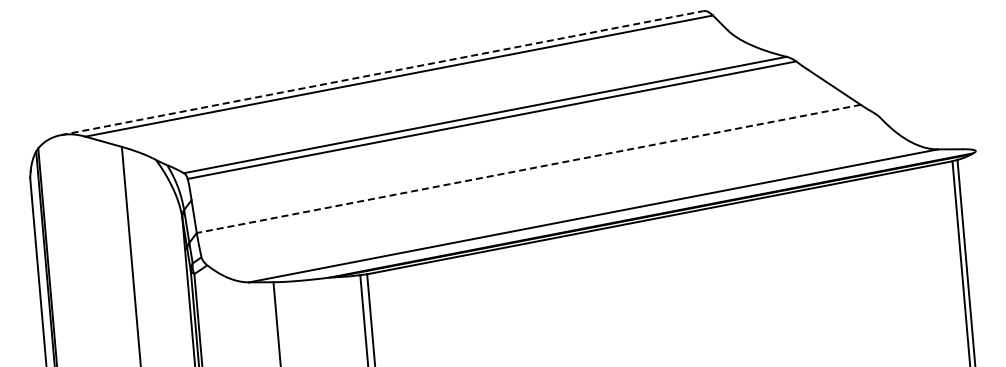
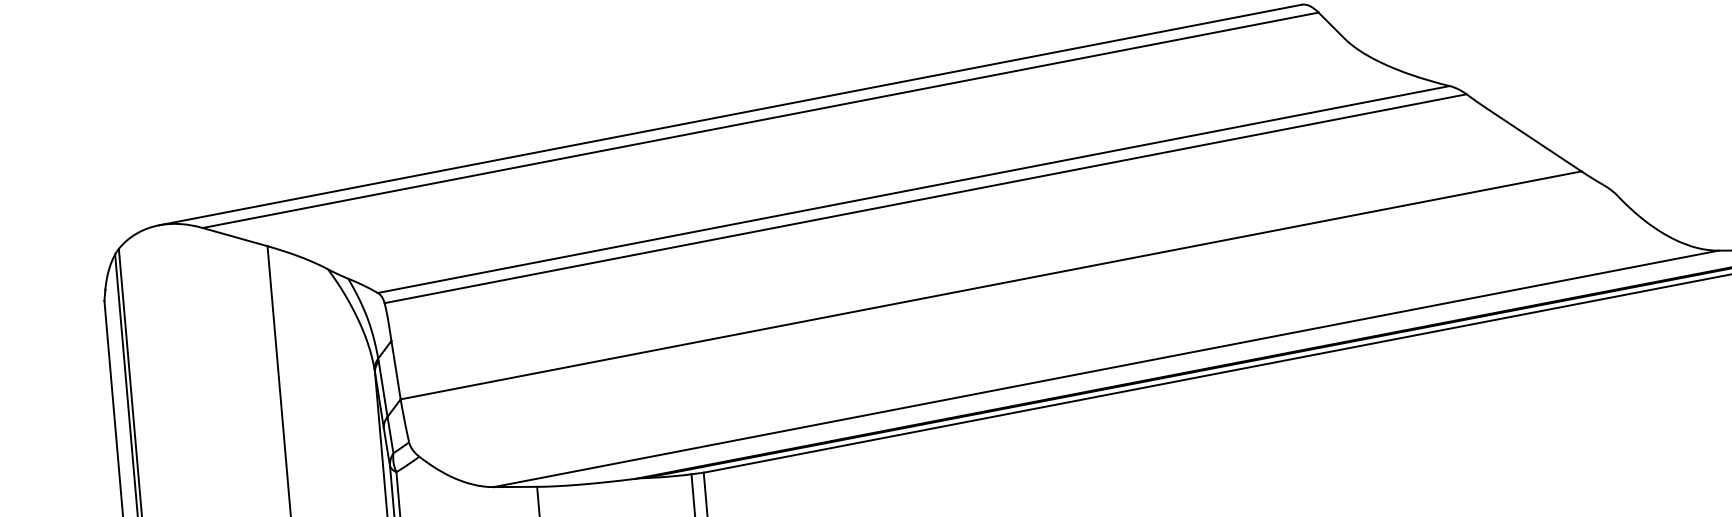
line: (382, 73) -> (730, 115), dashed -> solid
line: (528, 169) -> (990, 286), dashed -> solid

